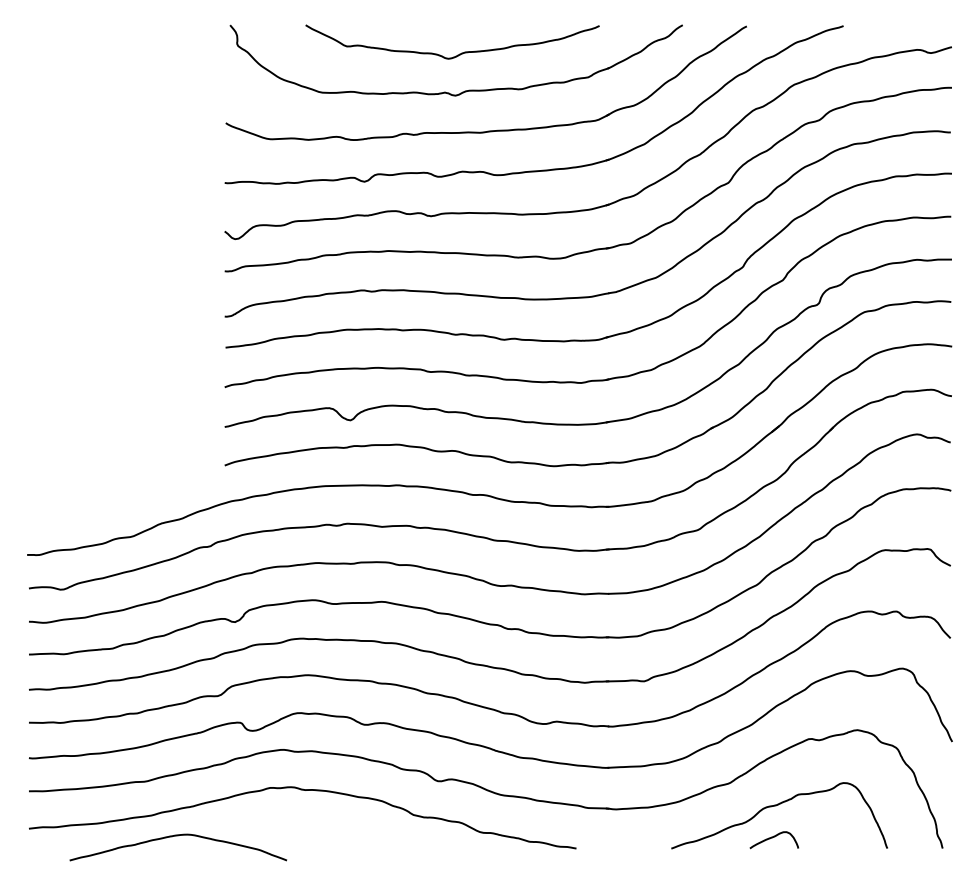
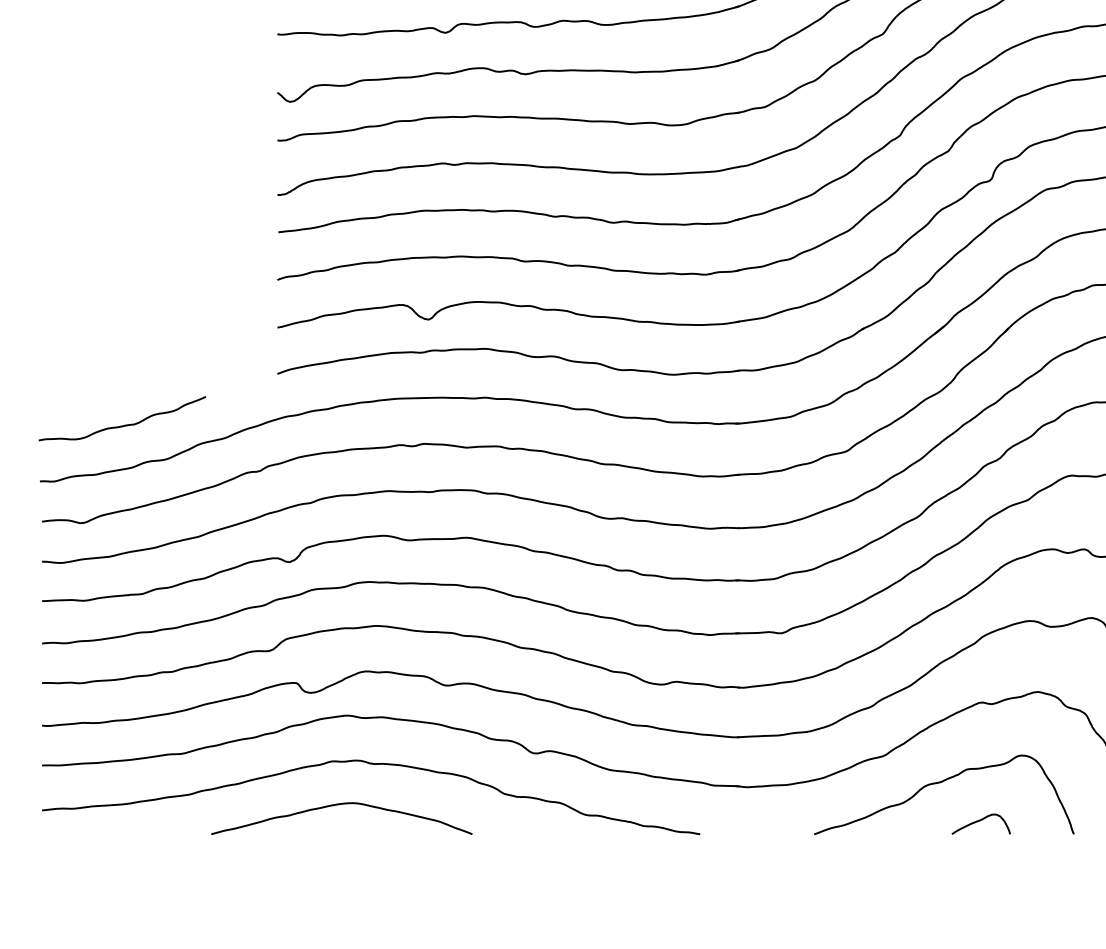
curve: (97, 507) -> (124, 424), added
curve: (178, 836) -> (342, 805), moved
curve: (772, 838) -> (979, 822), moved

